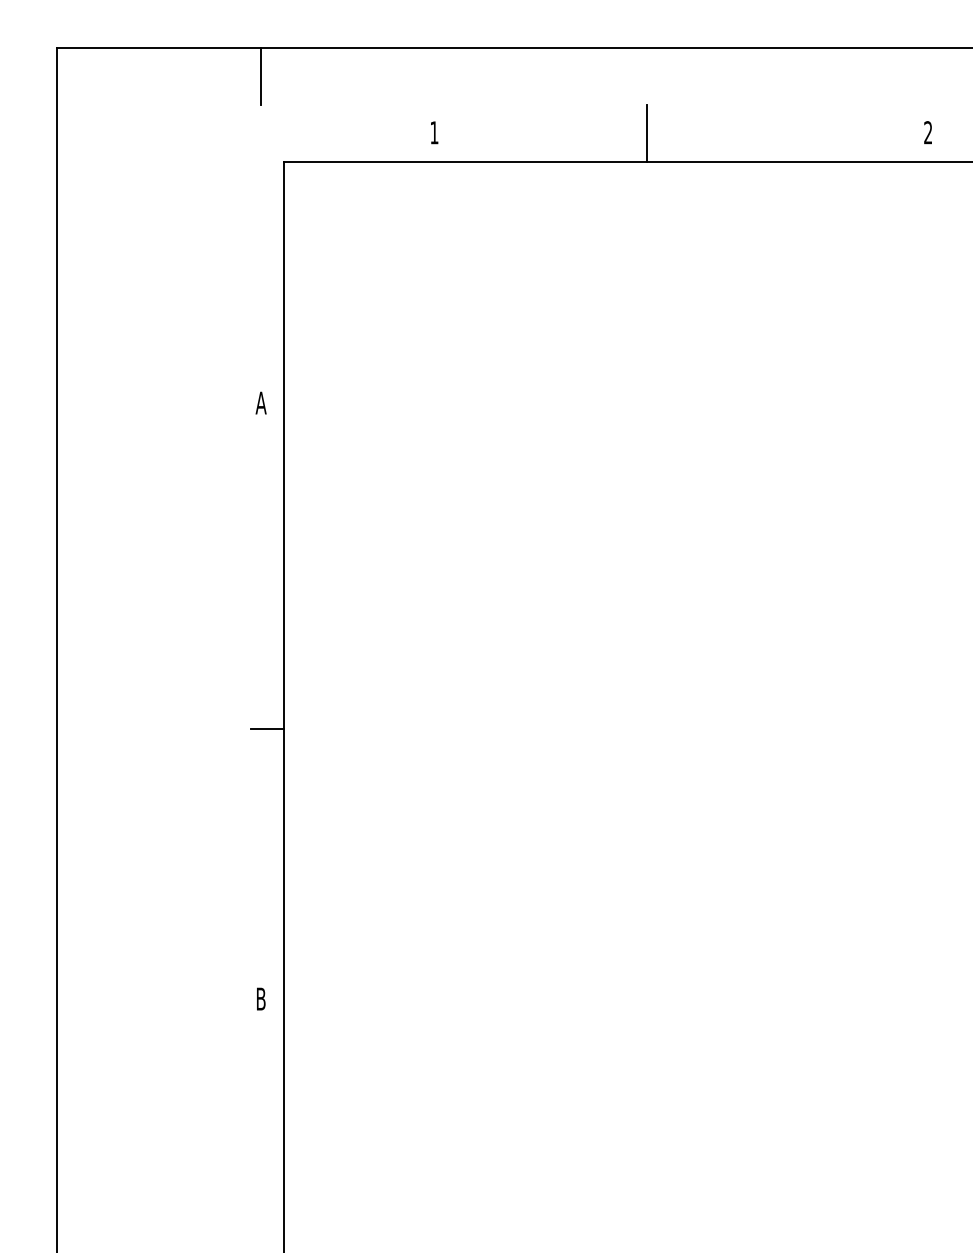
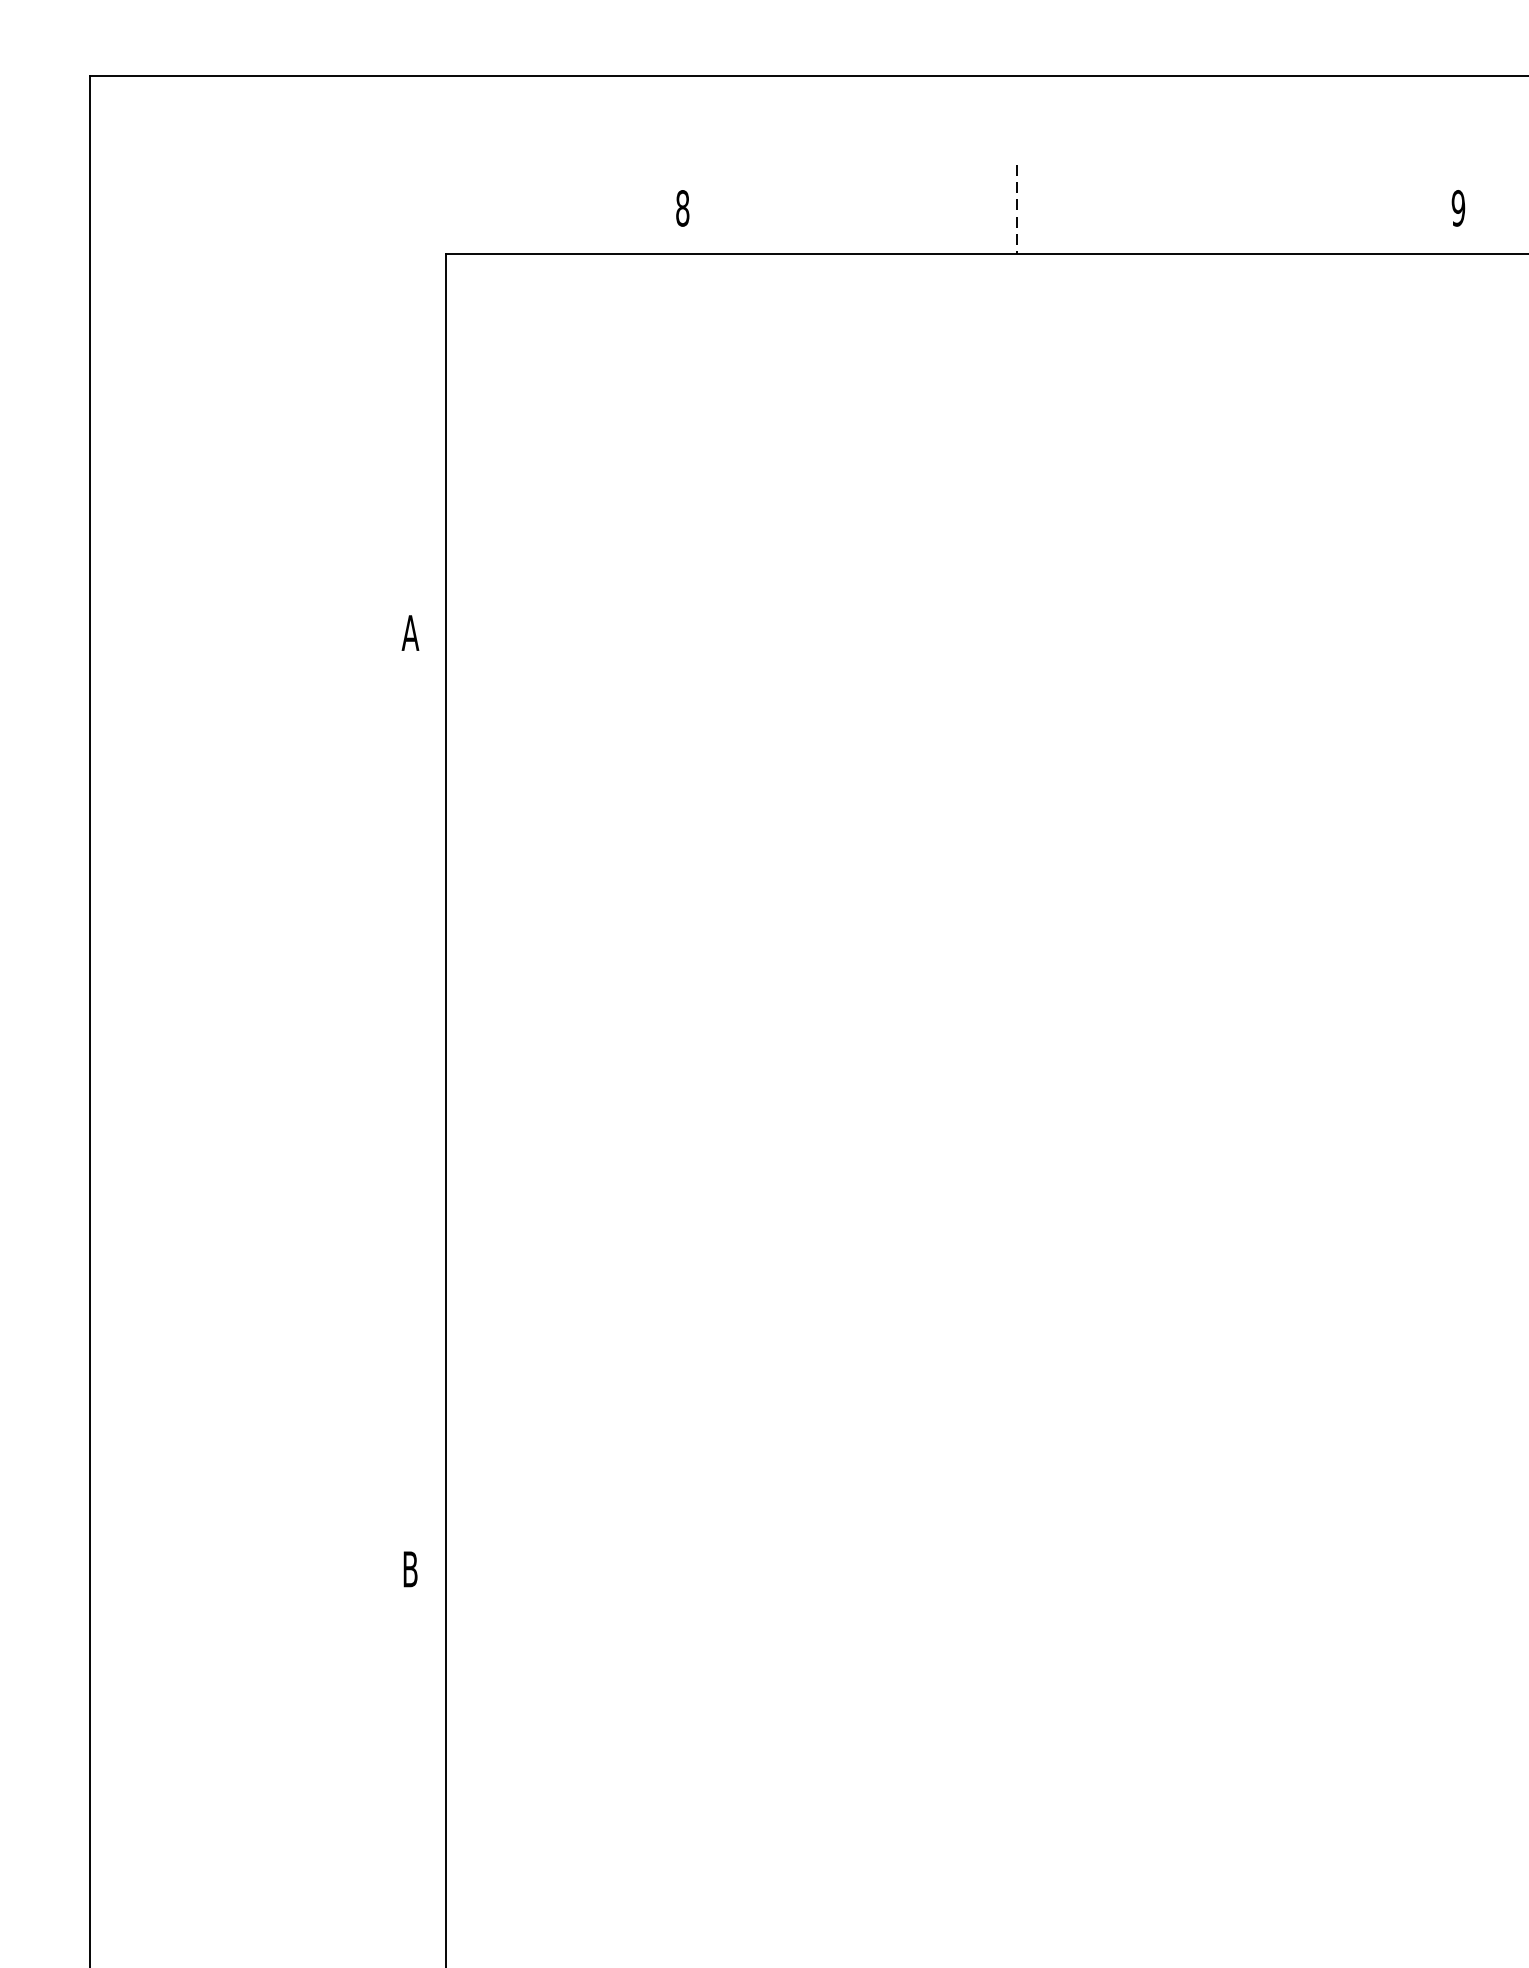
line: (261, 76) -> (411, 119), removed
text: (434, 132) -> (682, 207), 1 -> 8
text: (928, 132) -> (1458, 207), 2 -> 9
line: (647, 133) -> (1017, 209), solid -> dashed
line: (267, 729) -> (420, 1145), removed

